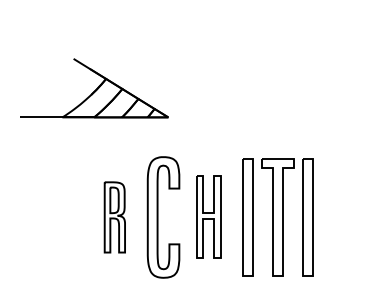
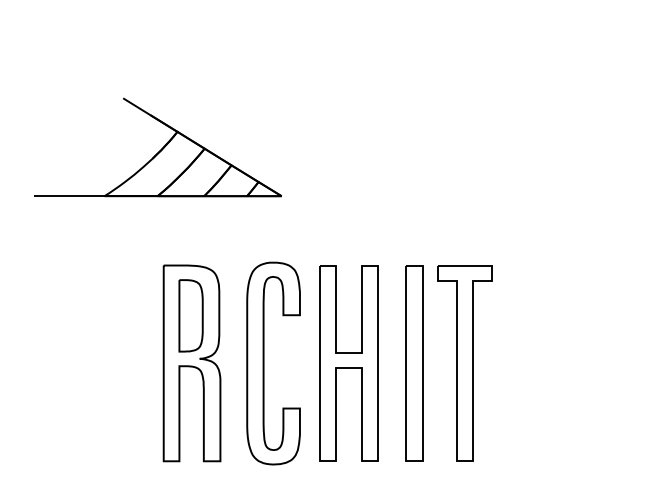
part: (114, 217) -> (191, 363), size x1.67
part: (208, 217) -> (348, 363), size x1.43
part: (307, 217) -> (514, 363), removed

